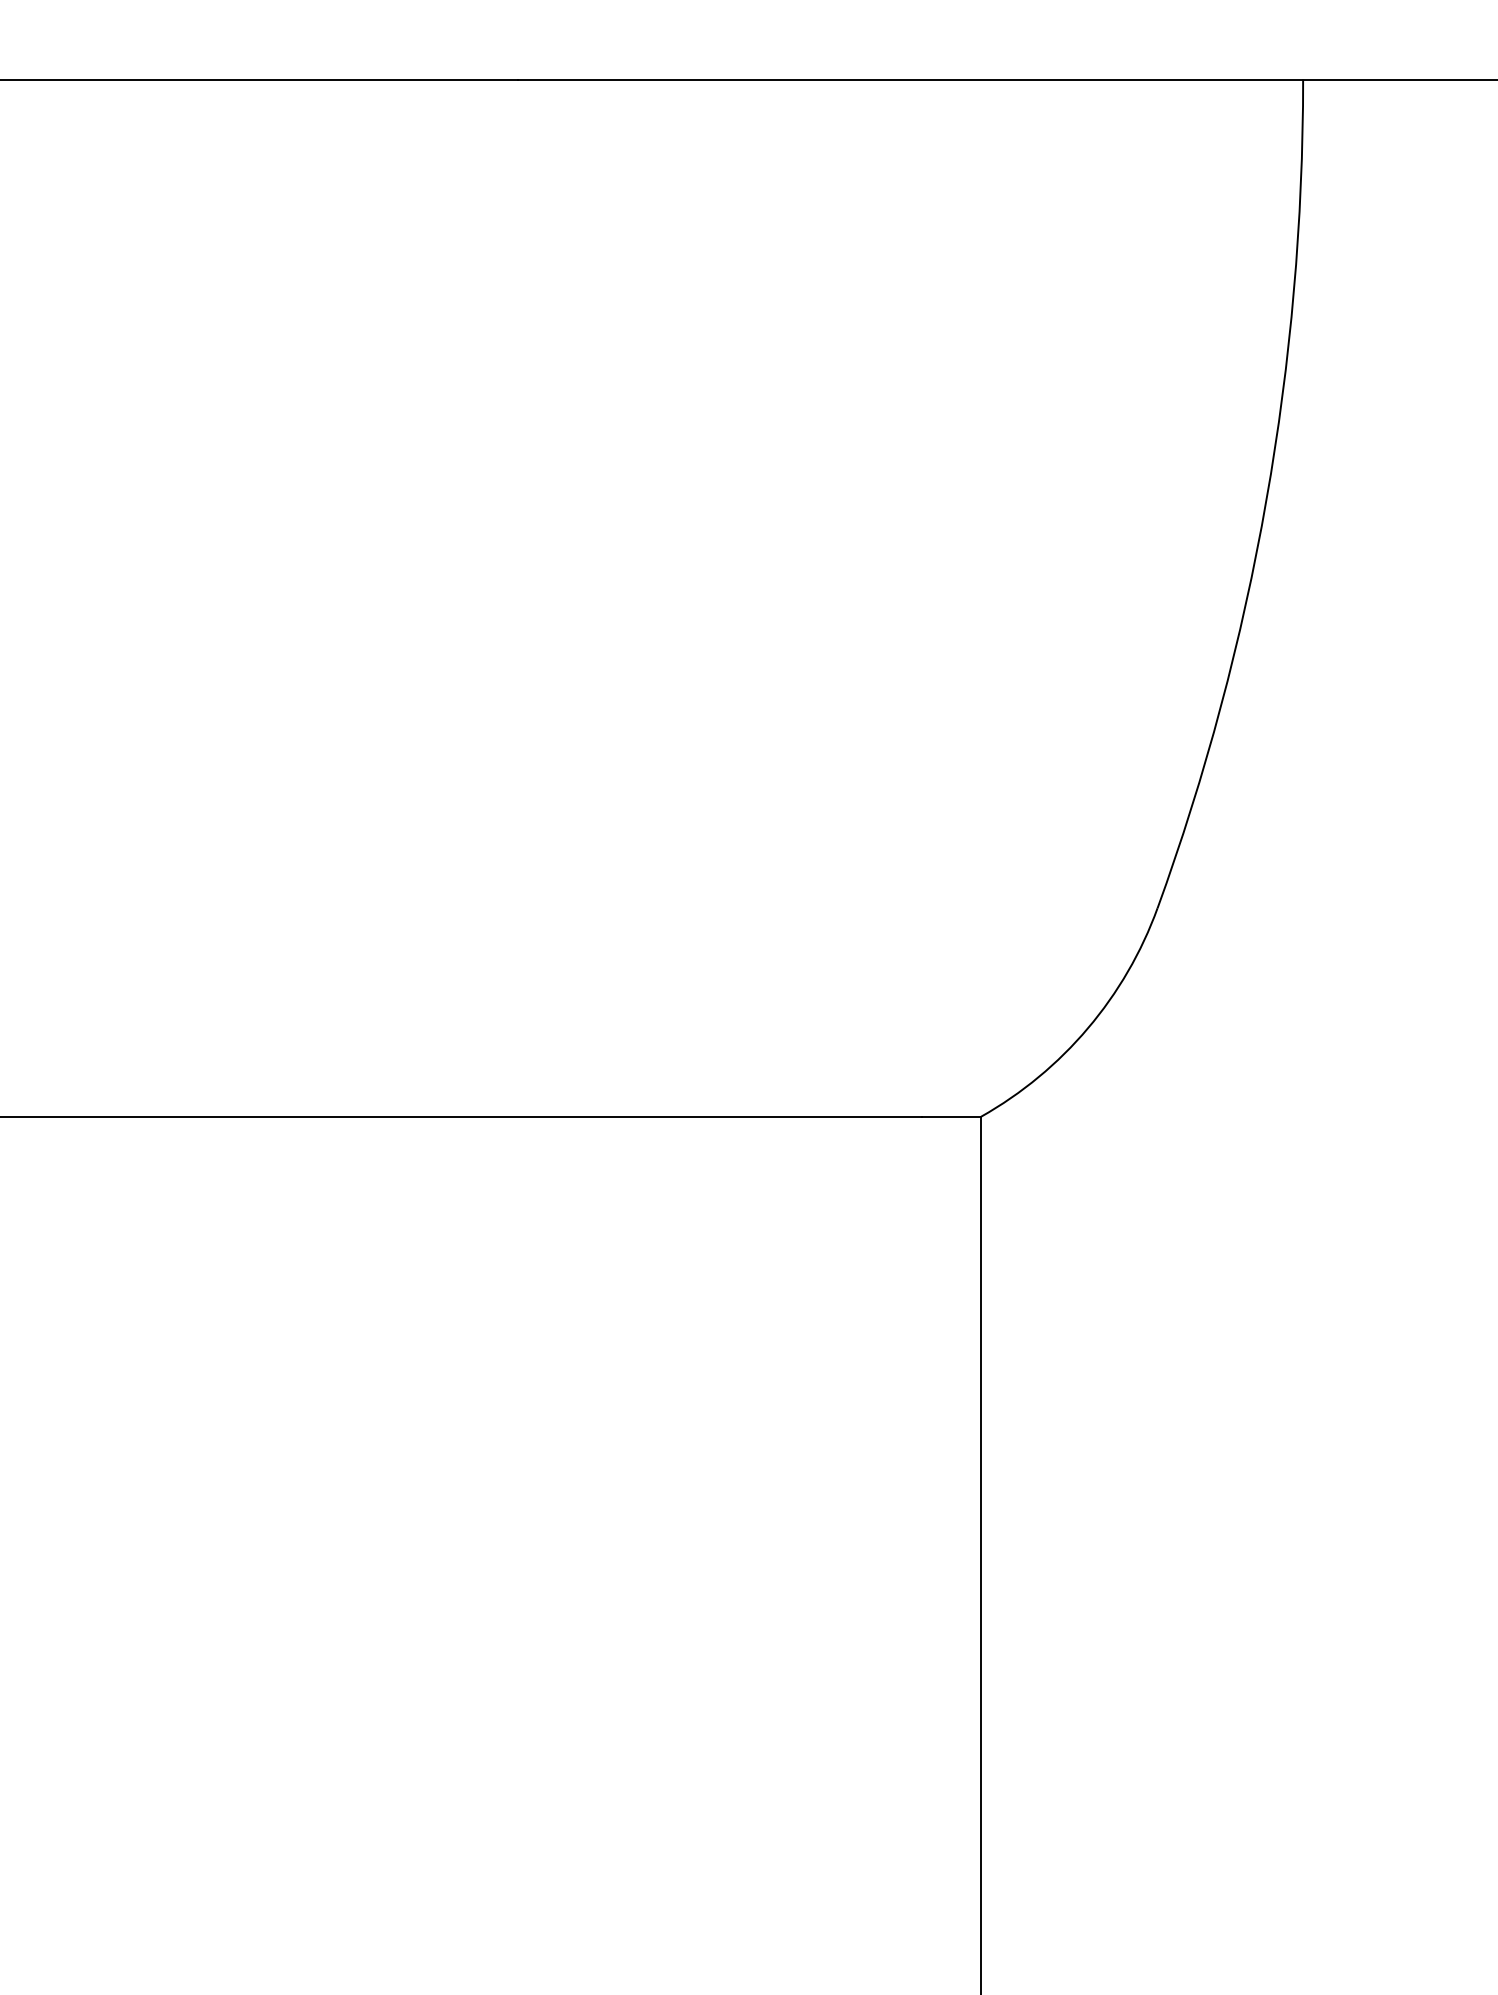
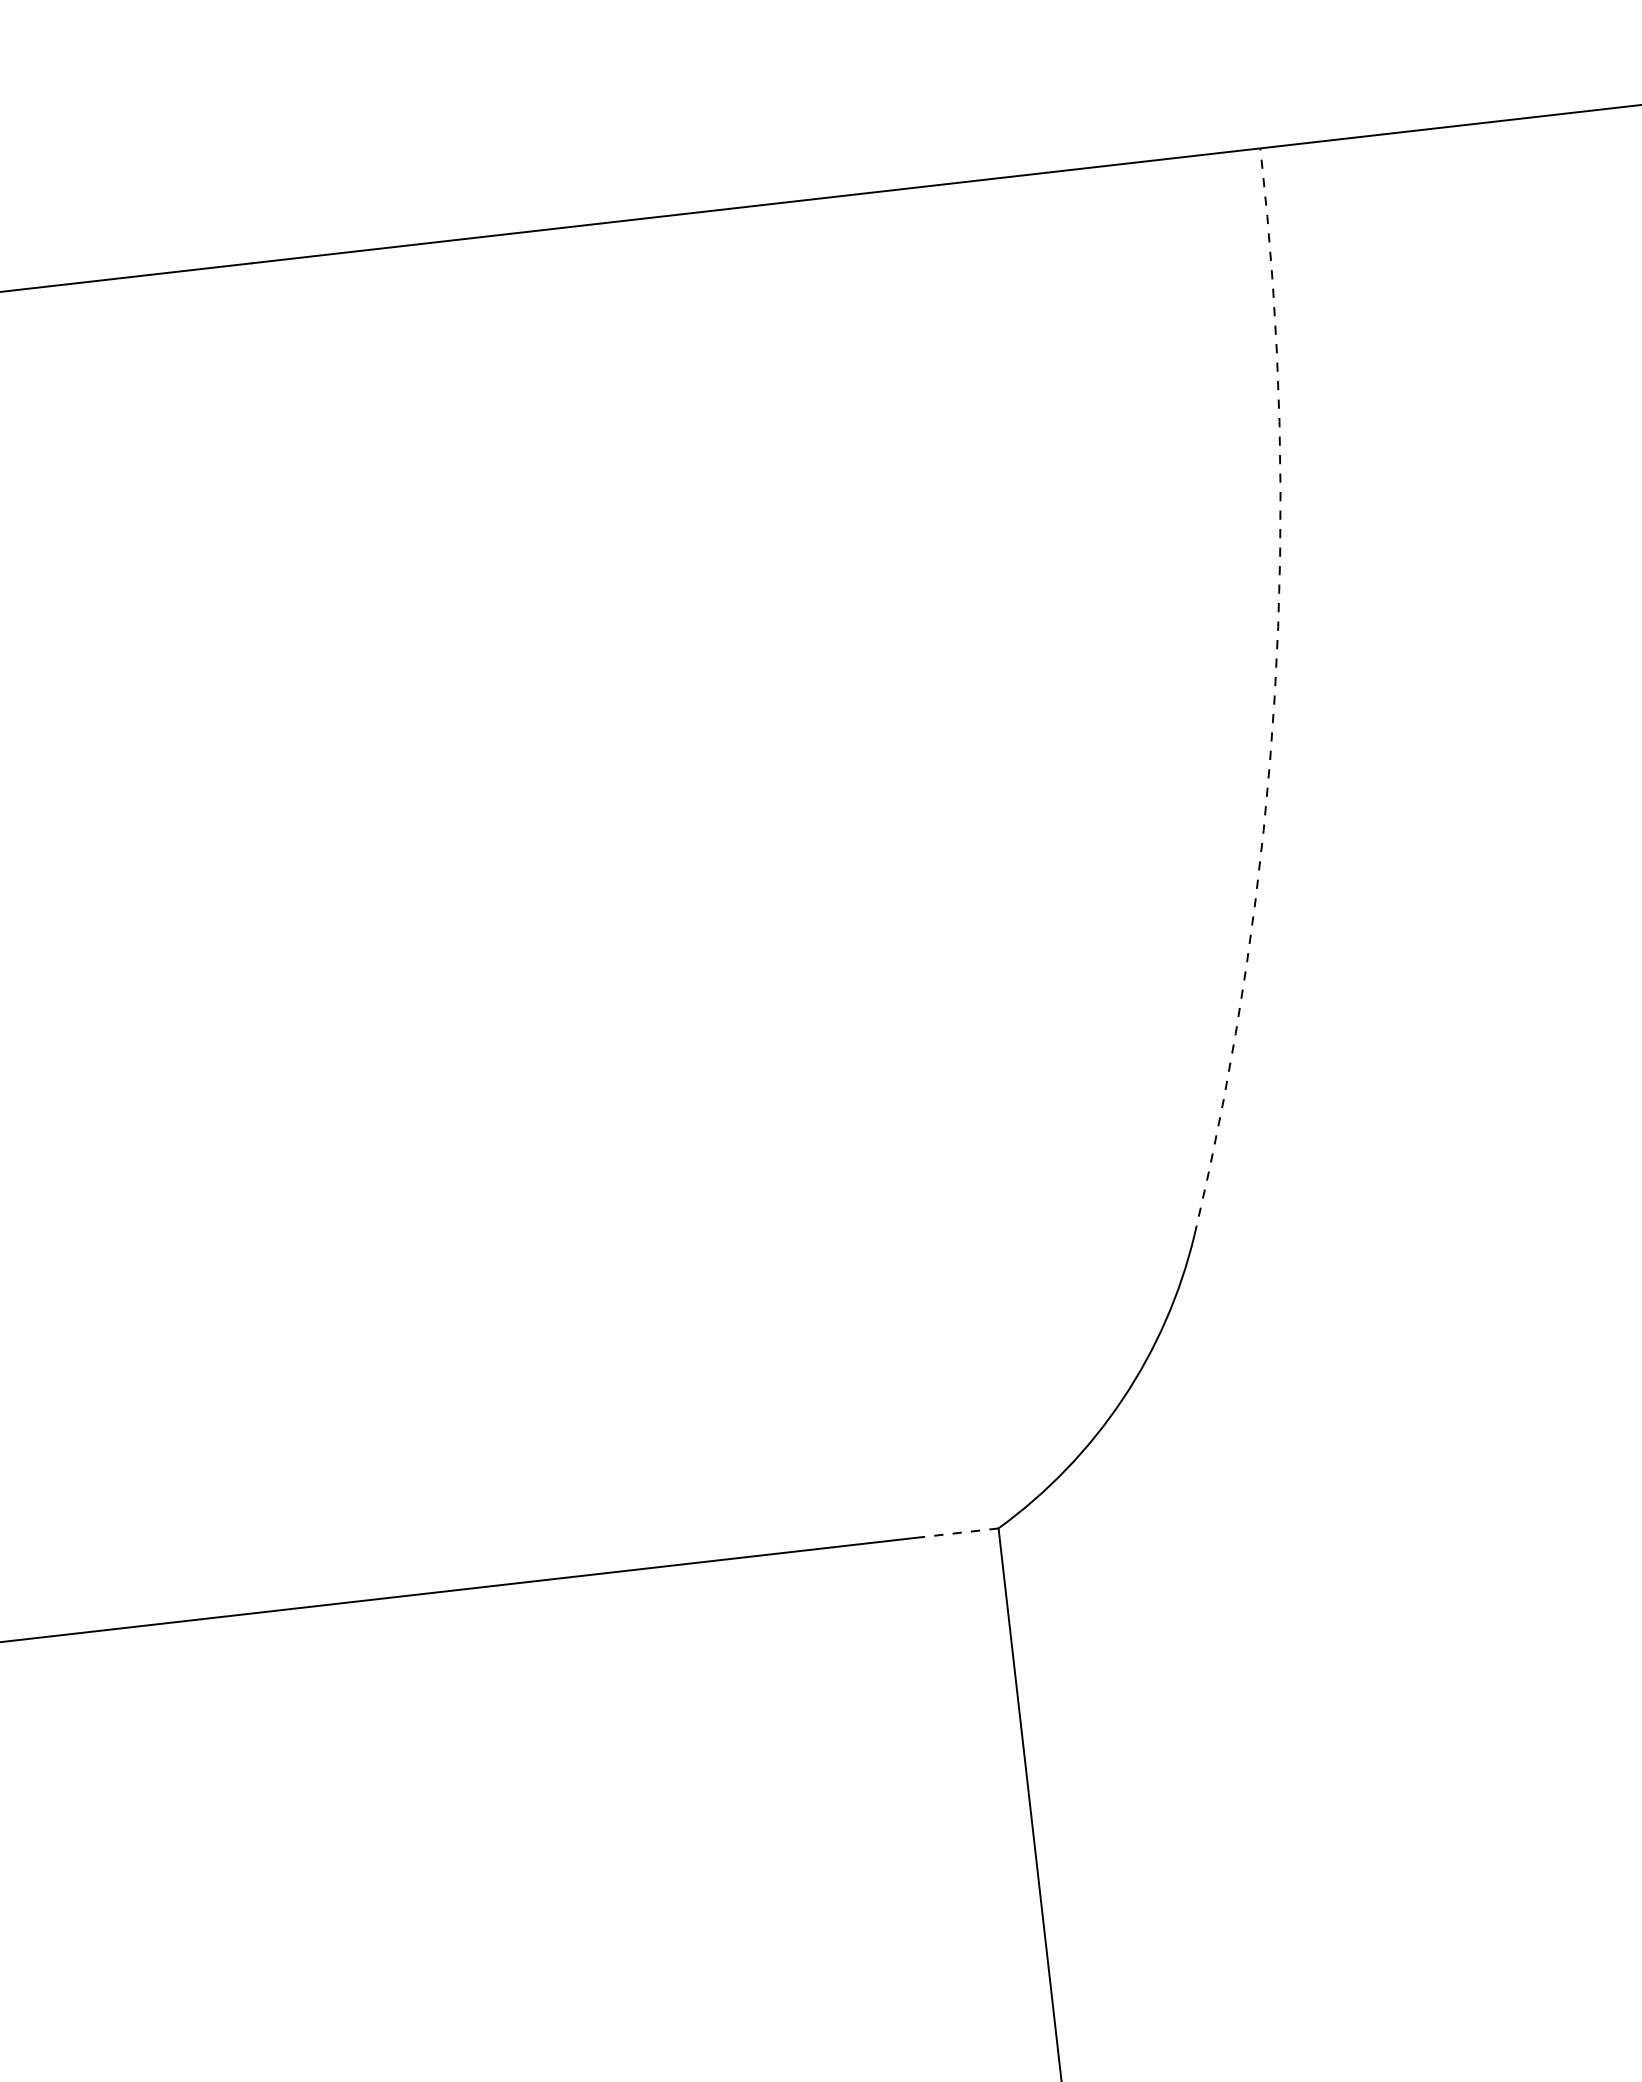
arc: (1266, 500) -> (1274, 694), solid -> dashed
line: (951, 1116) -> (960, 1532), solid -> dashed

